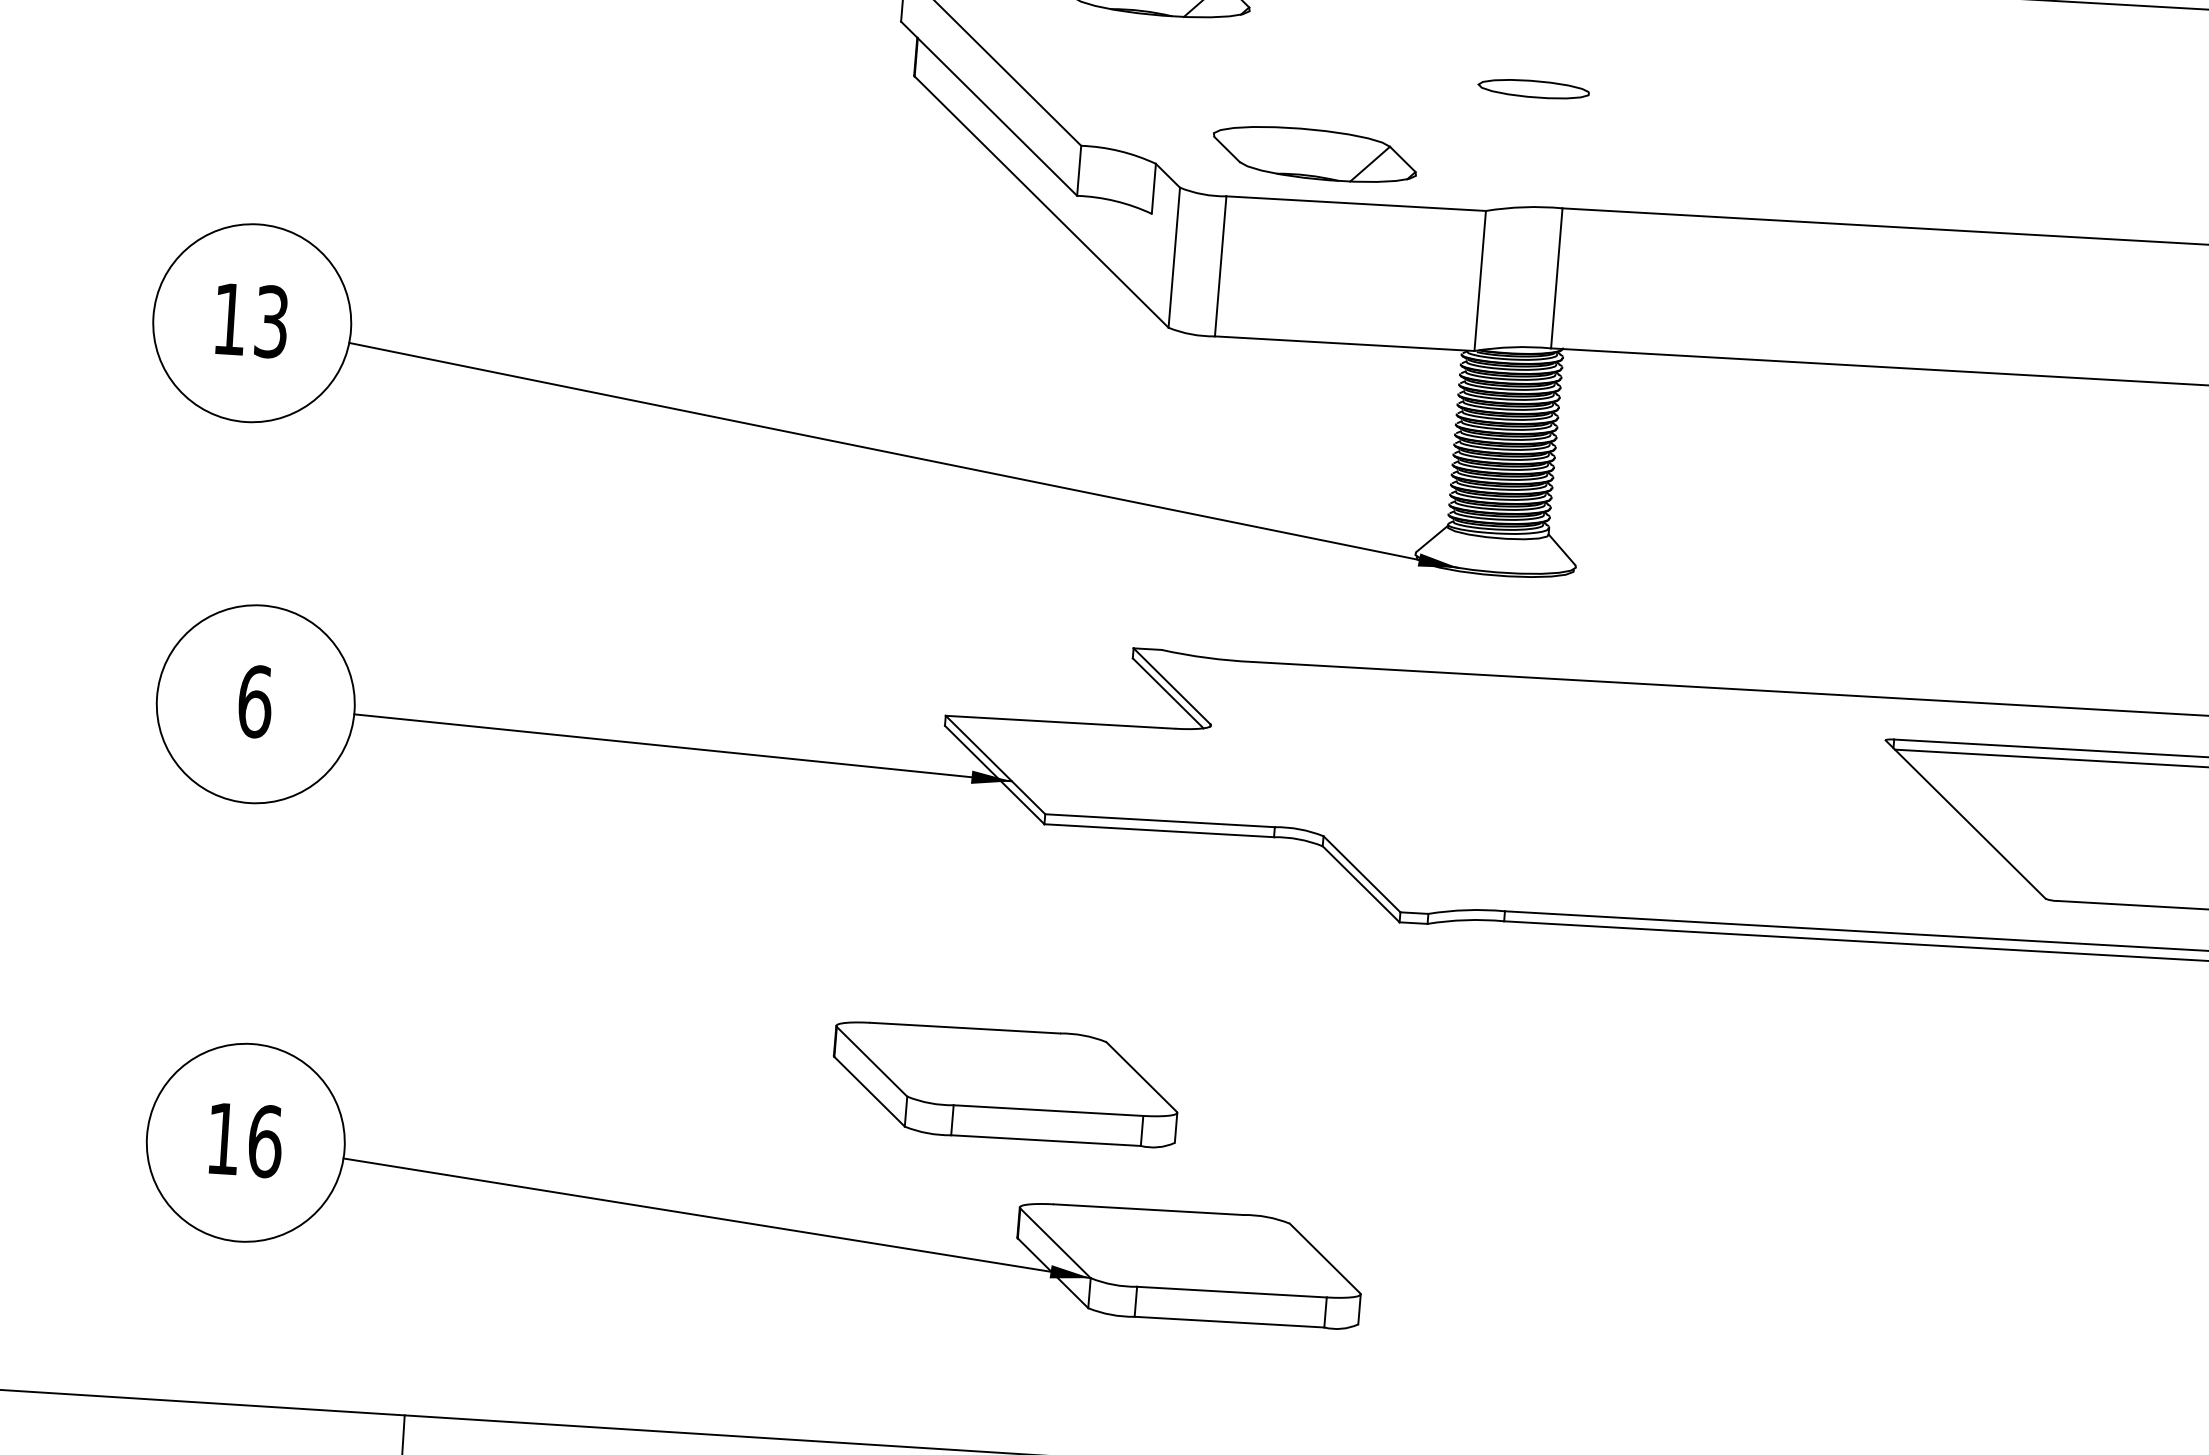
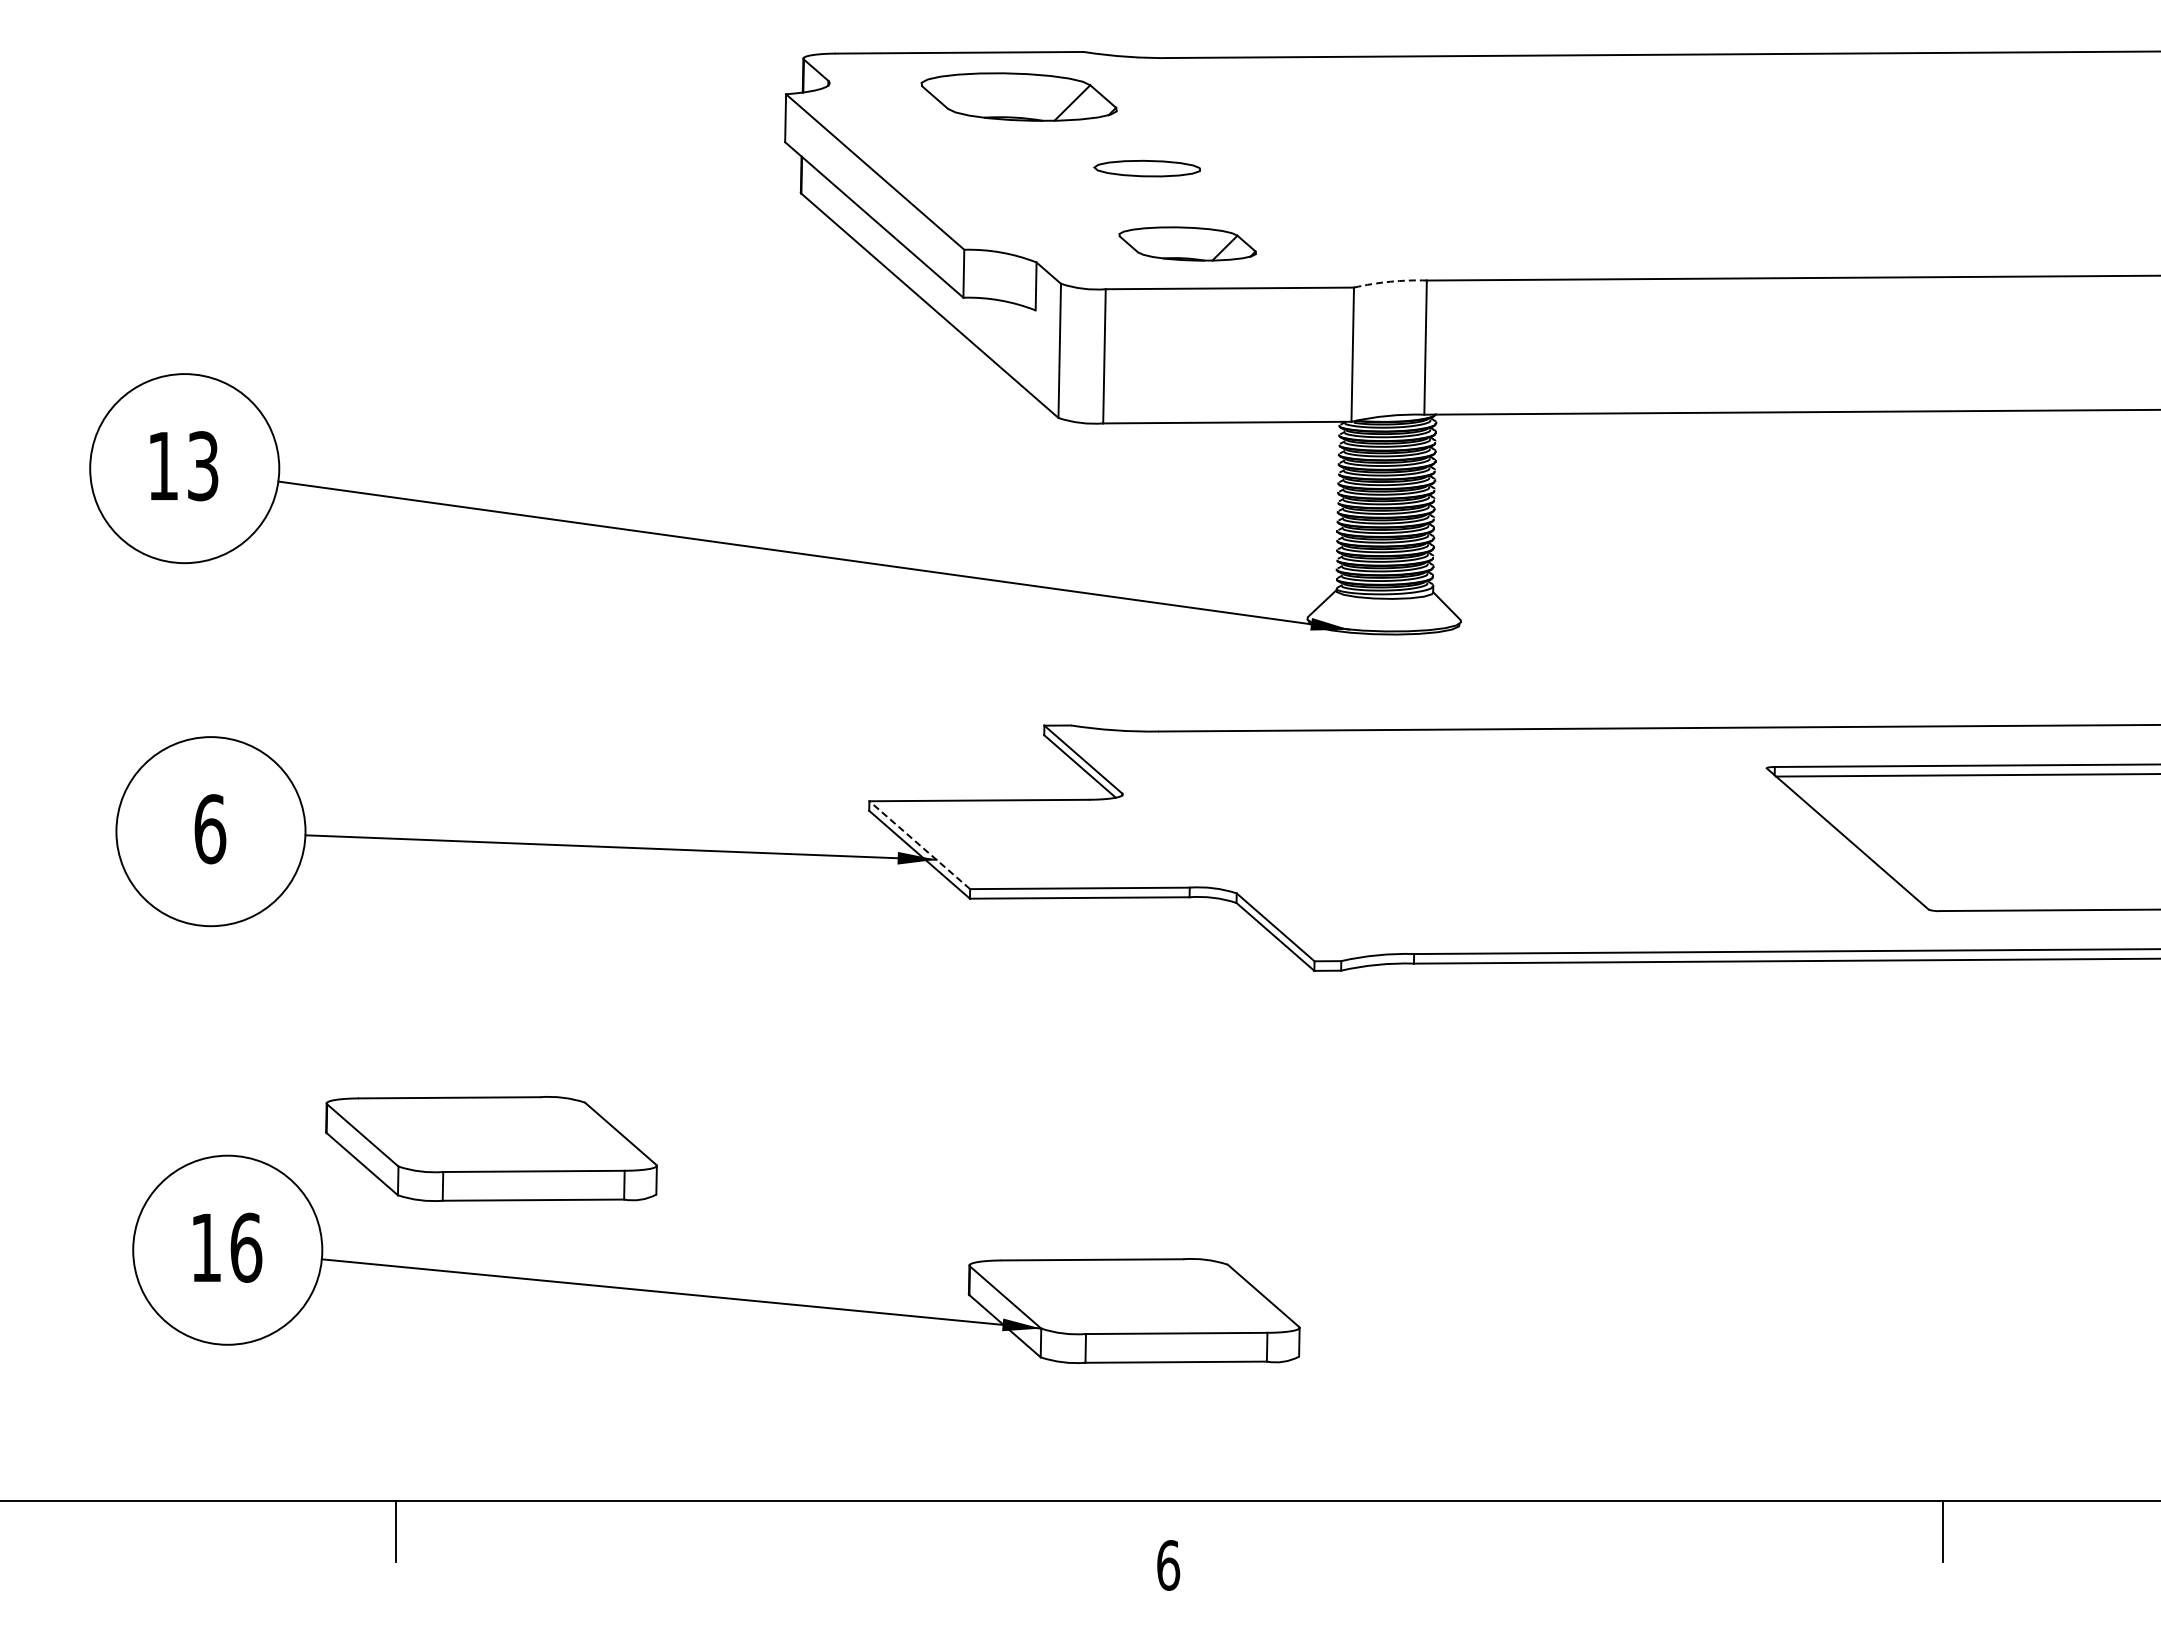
part: (1532, 88) -> (1146, 168), moved
part: (1314, 153) -> (1187, 243), size x0.7
arc: (1524, 206) -> (1390, 281), solid -> dashed
line: (995, 765) -> (919, 845), solid -> dashed
part: (1005, 1083) -> (491, 1148), moved

